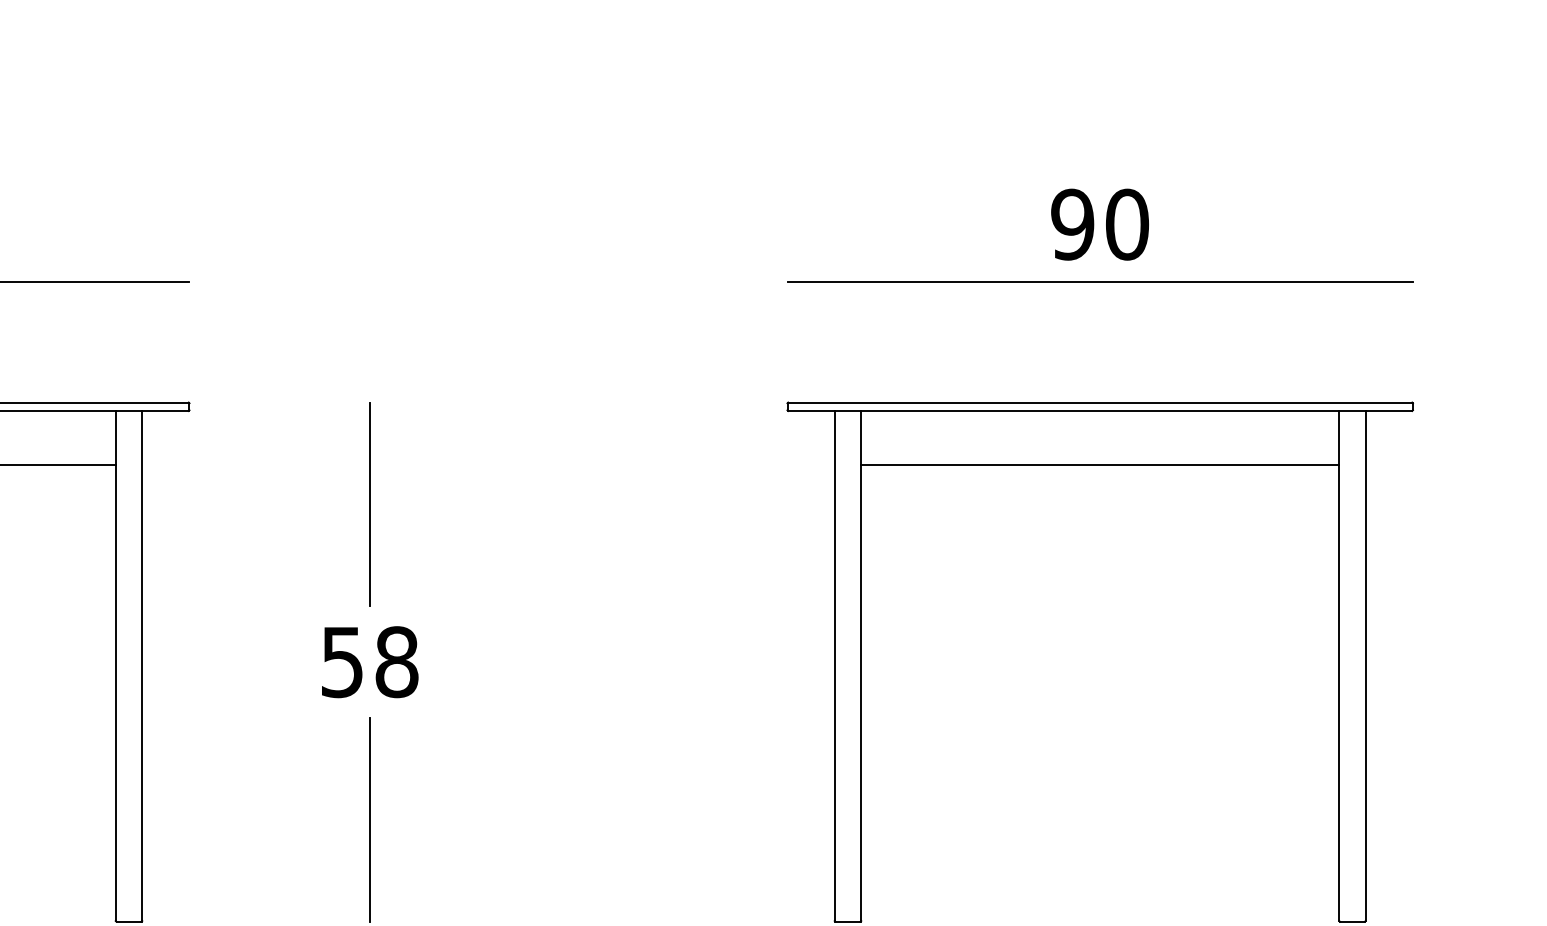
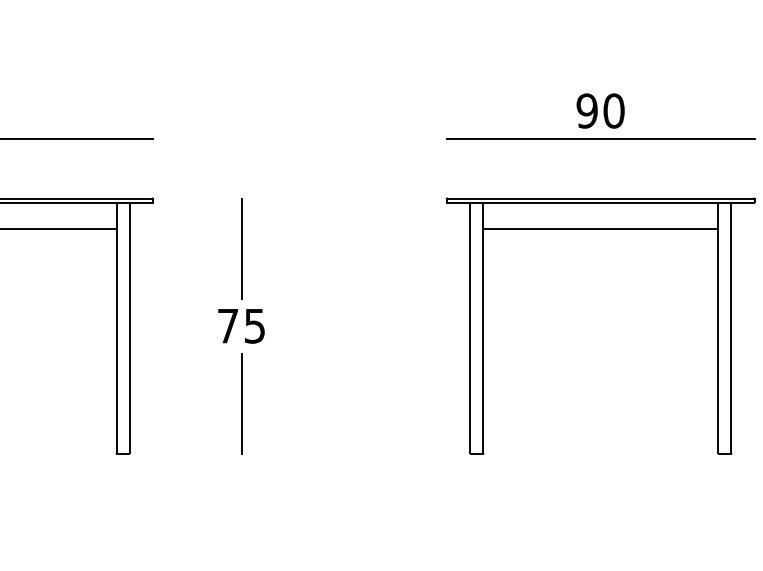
text: (369, 660) -> (241, 325), 58 -> 75

